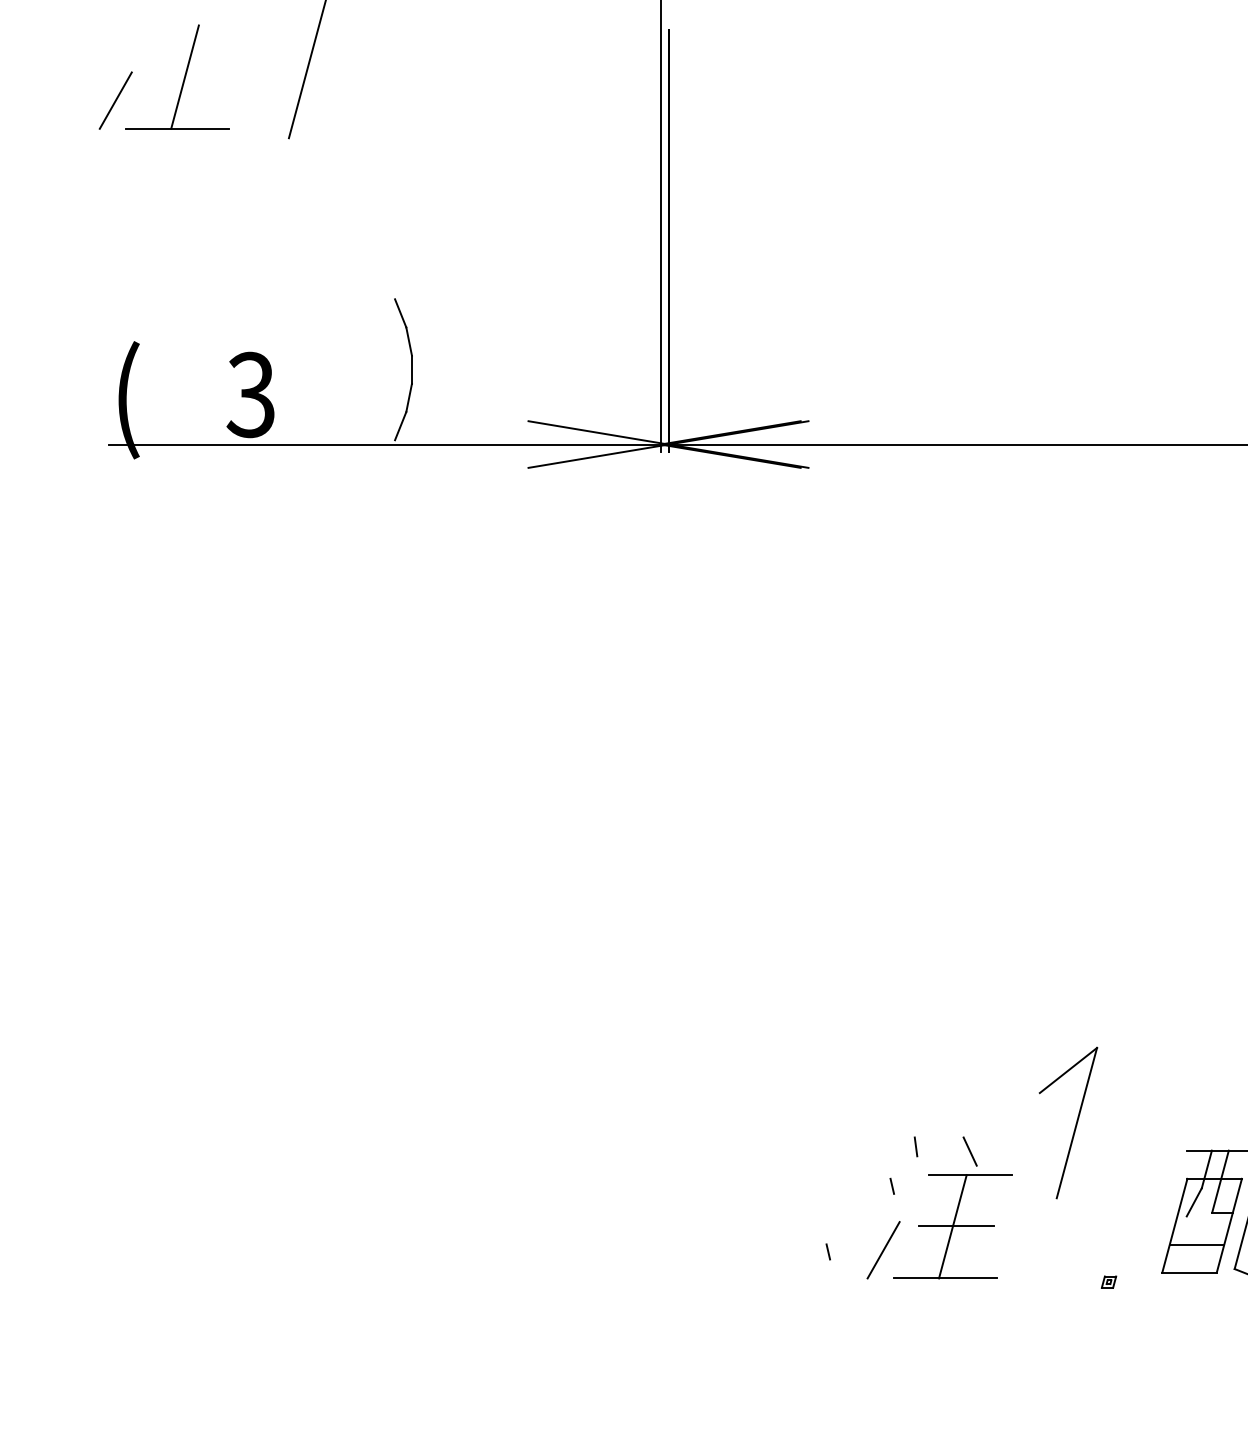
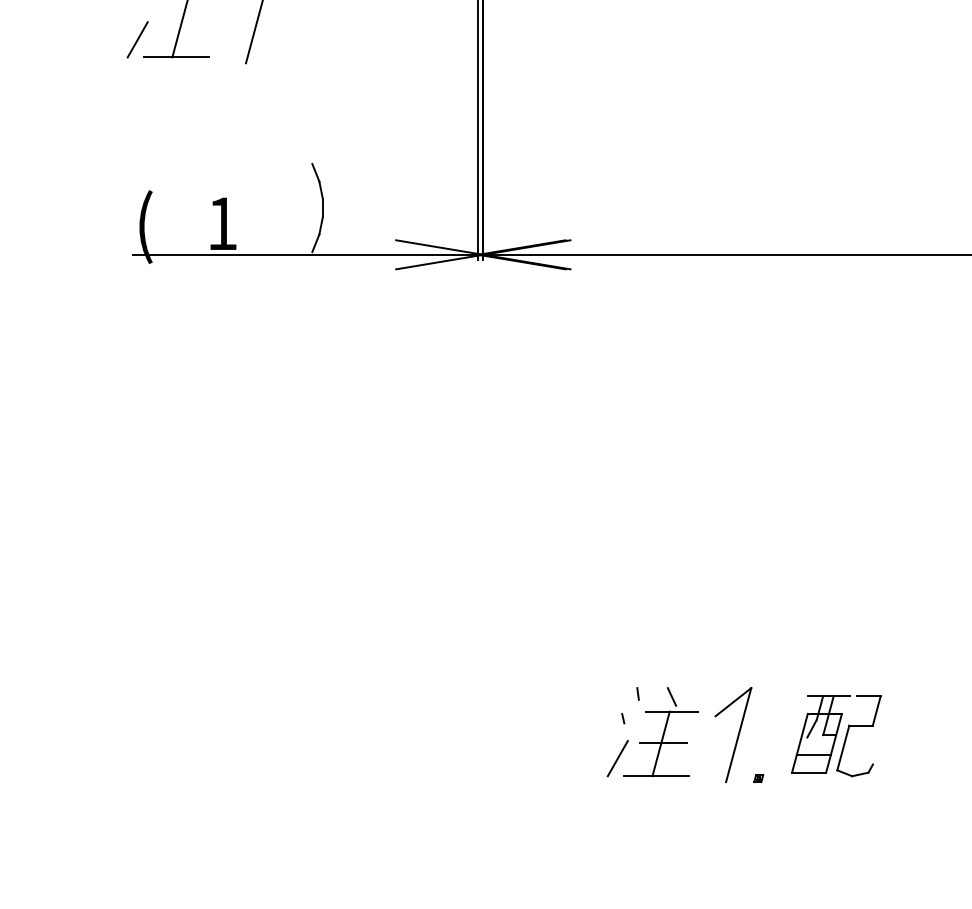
text: (249, 394) -> (221, 223), 3 -> 1
part: (1068, 1123) -> (733, 735), moved
line: (828, 1251) -> (583, 759), removed

